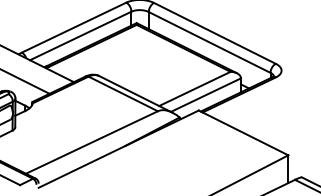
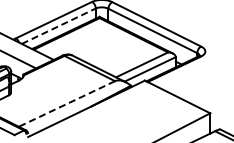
line: (80, 36) -> (58, 26), solid -> dashed
line: (91, 143) -> (66, 104), solid -> dashed

